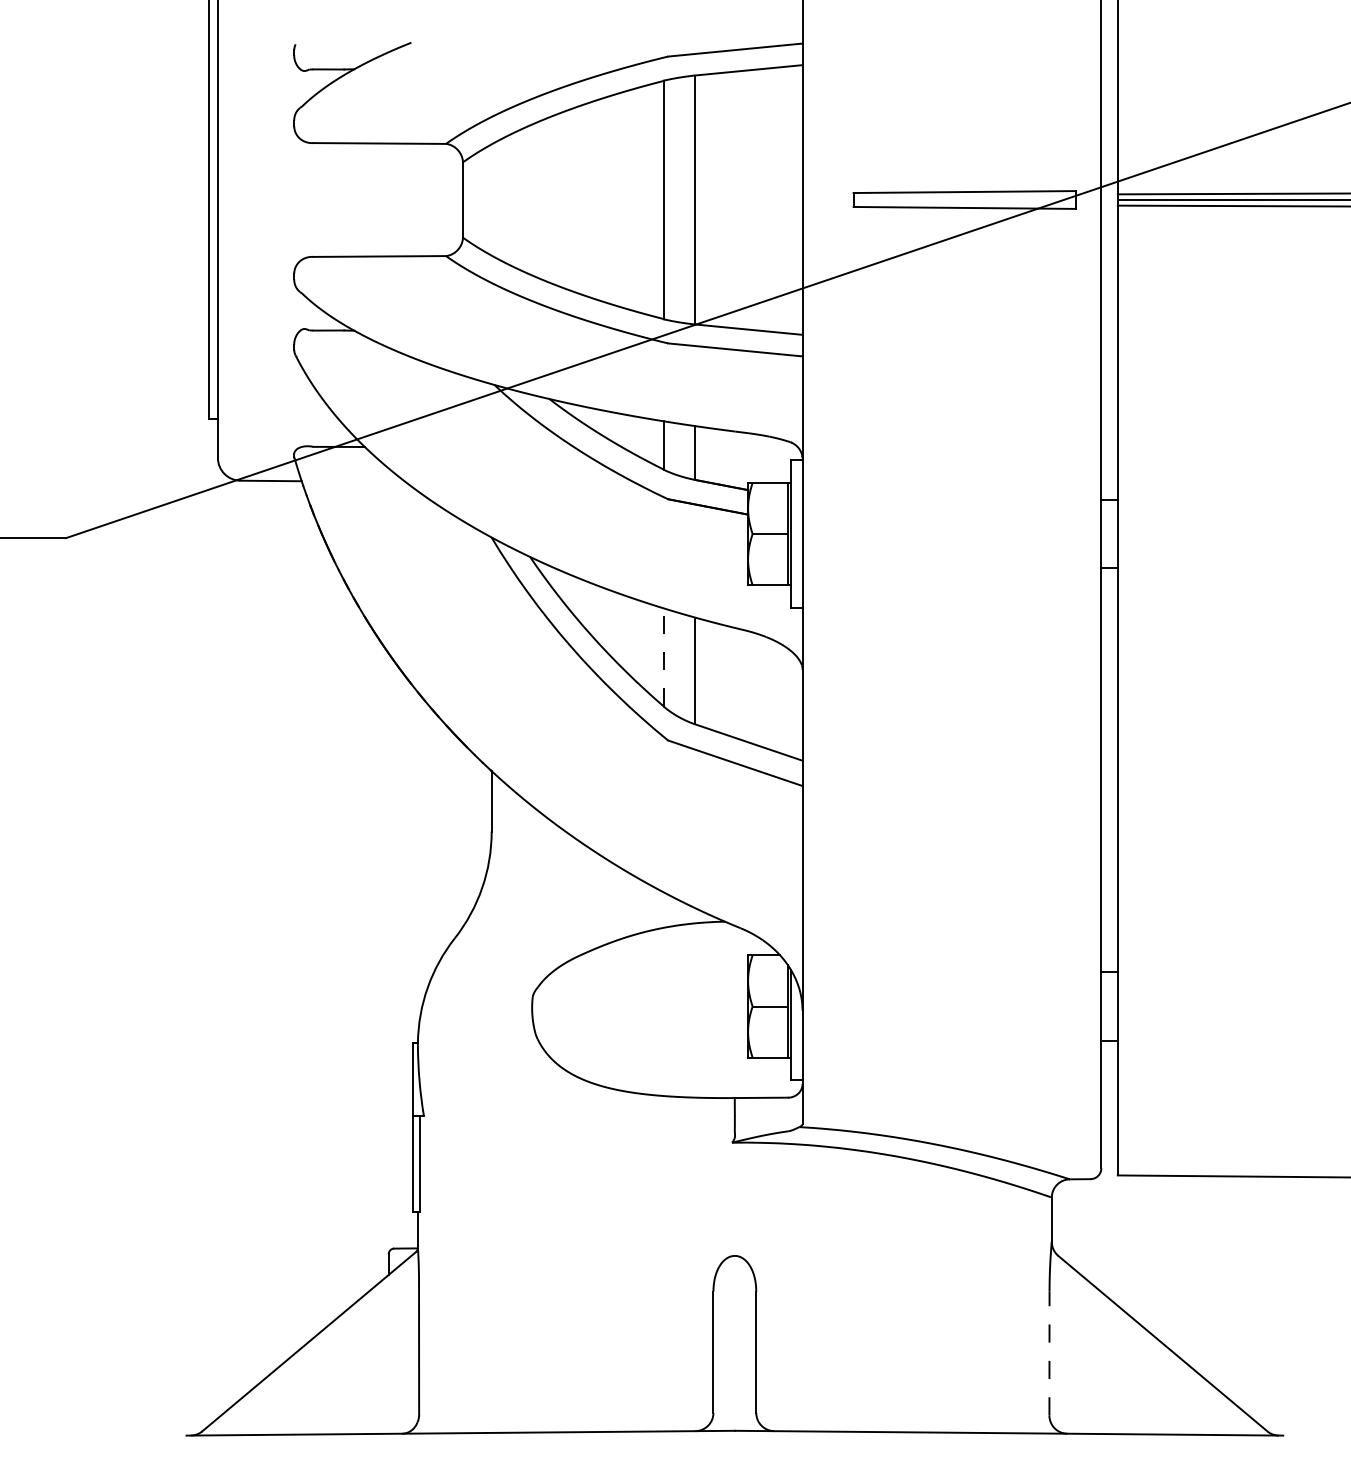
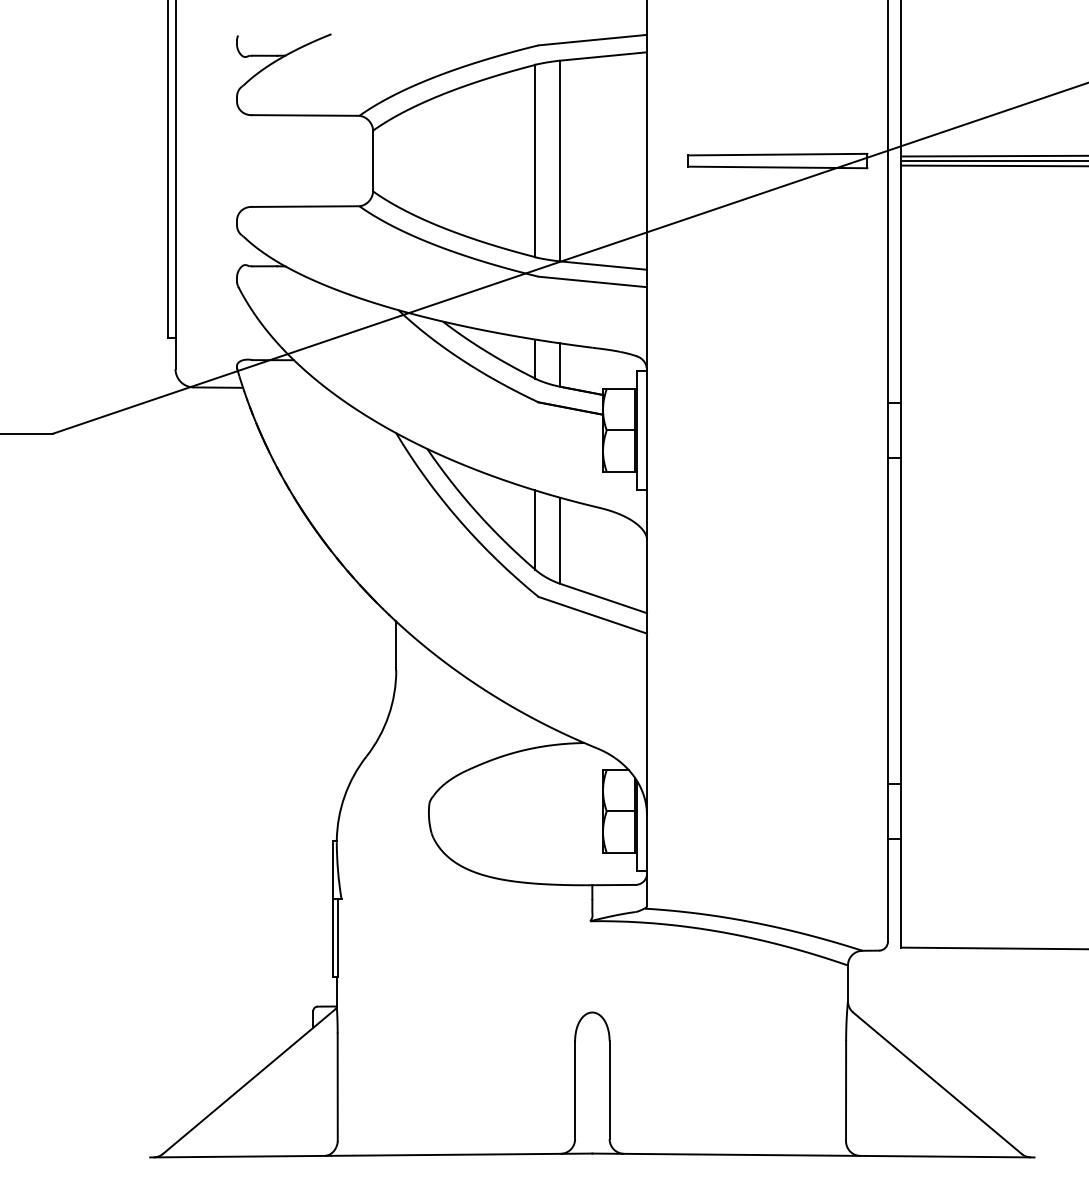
line: (664, 657) -> (535, 529), dashed -> solid
line: (1049, 1352) -> (846, 1090), dashed -> solid

